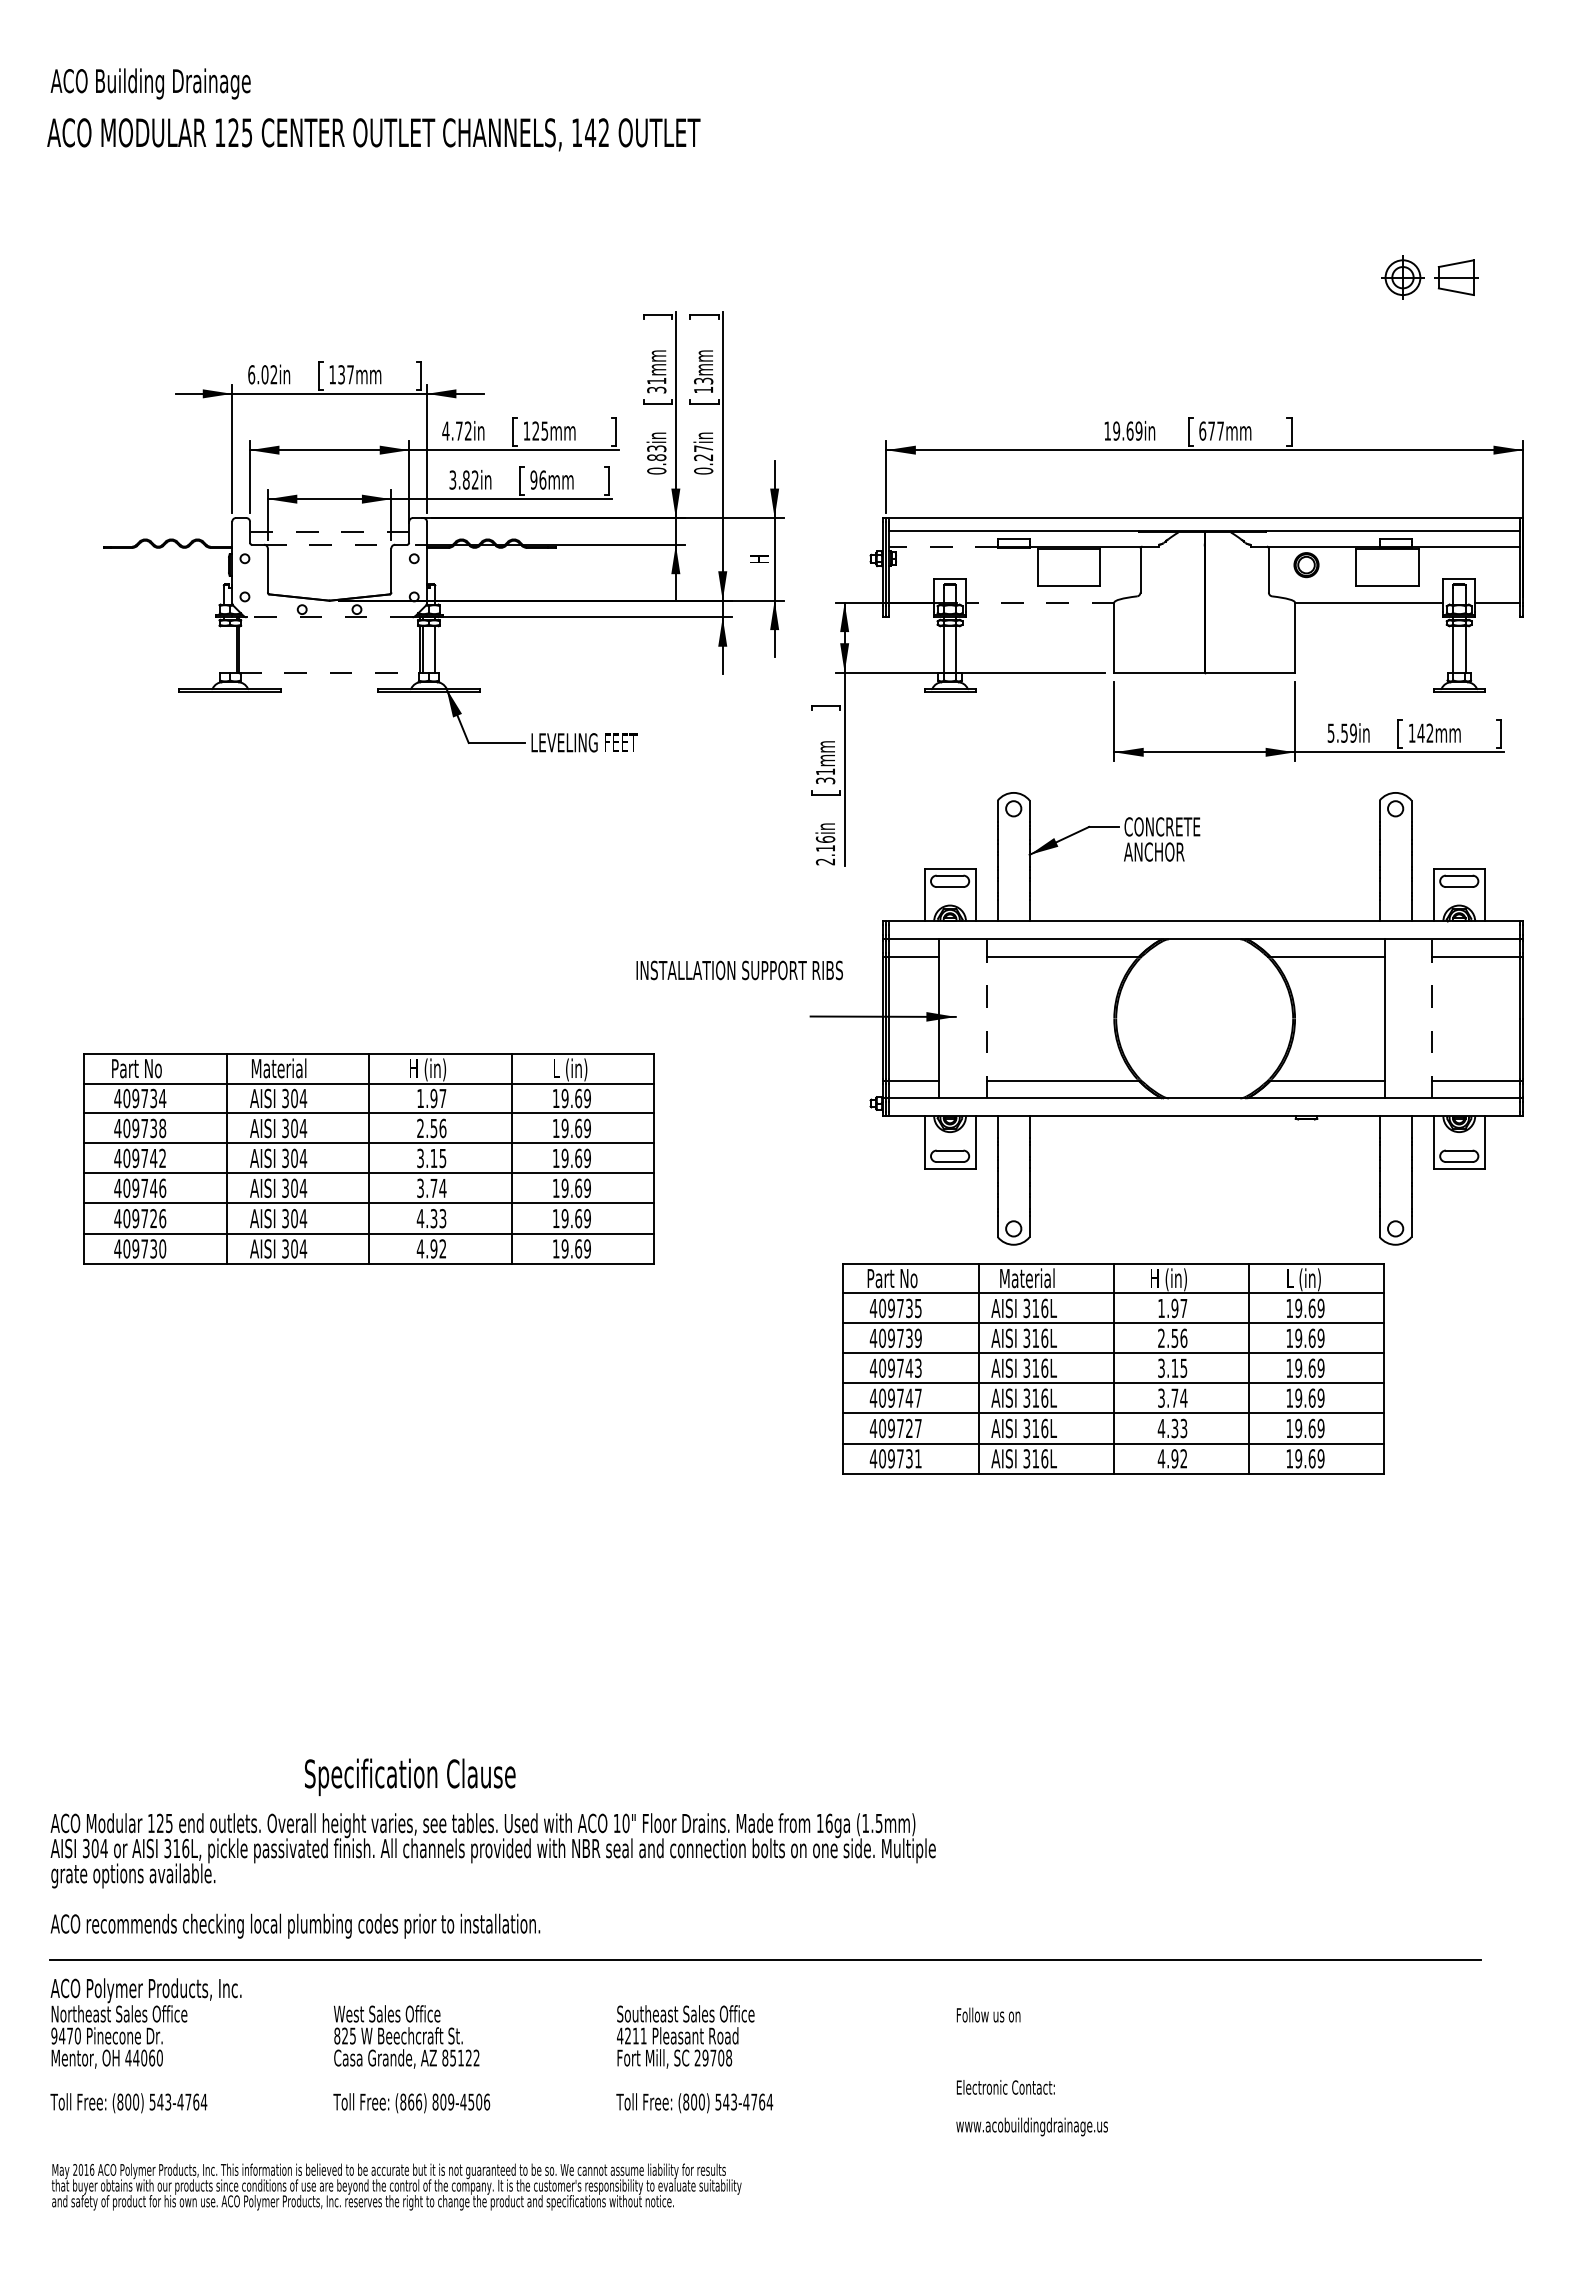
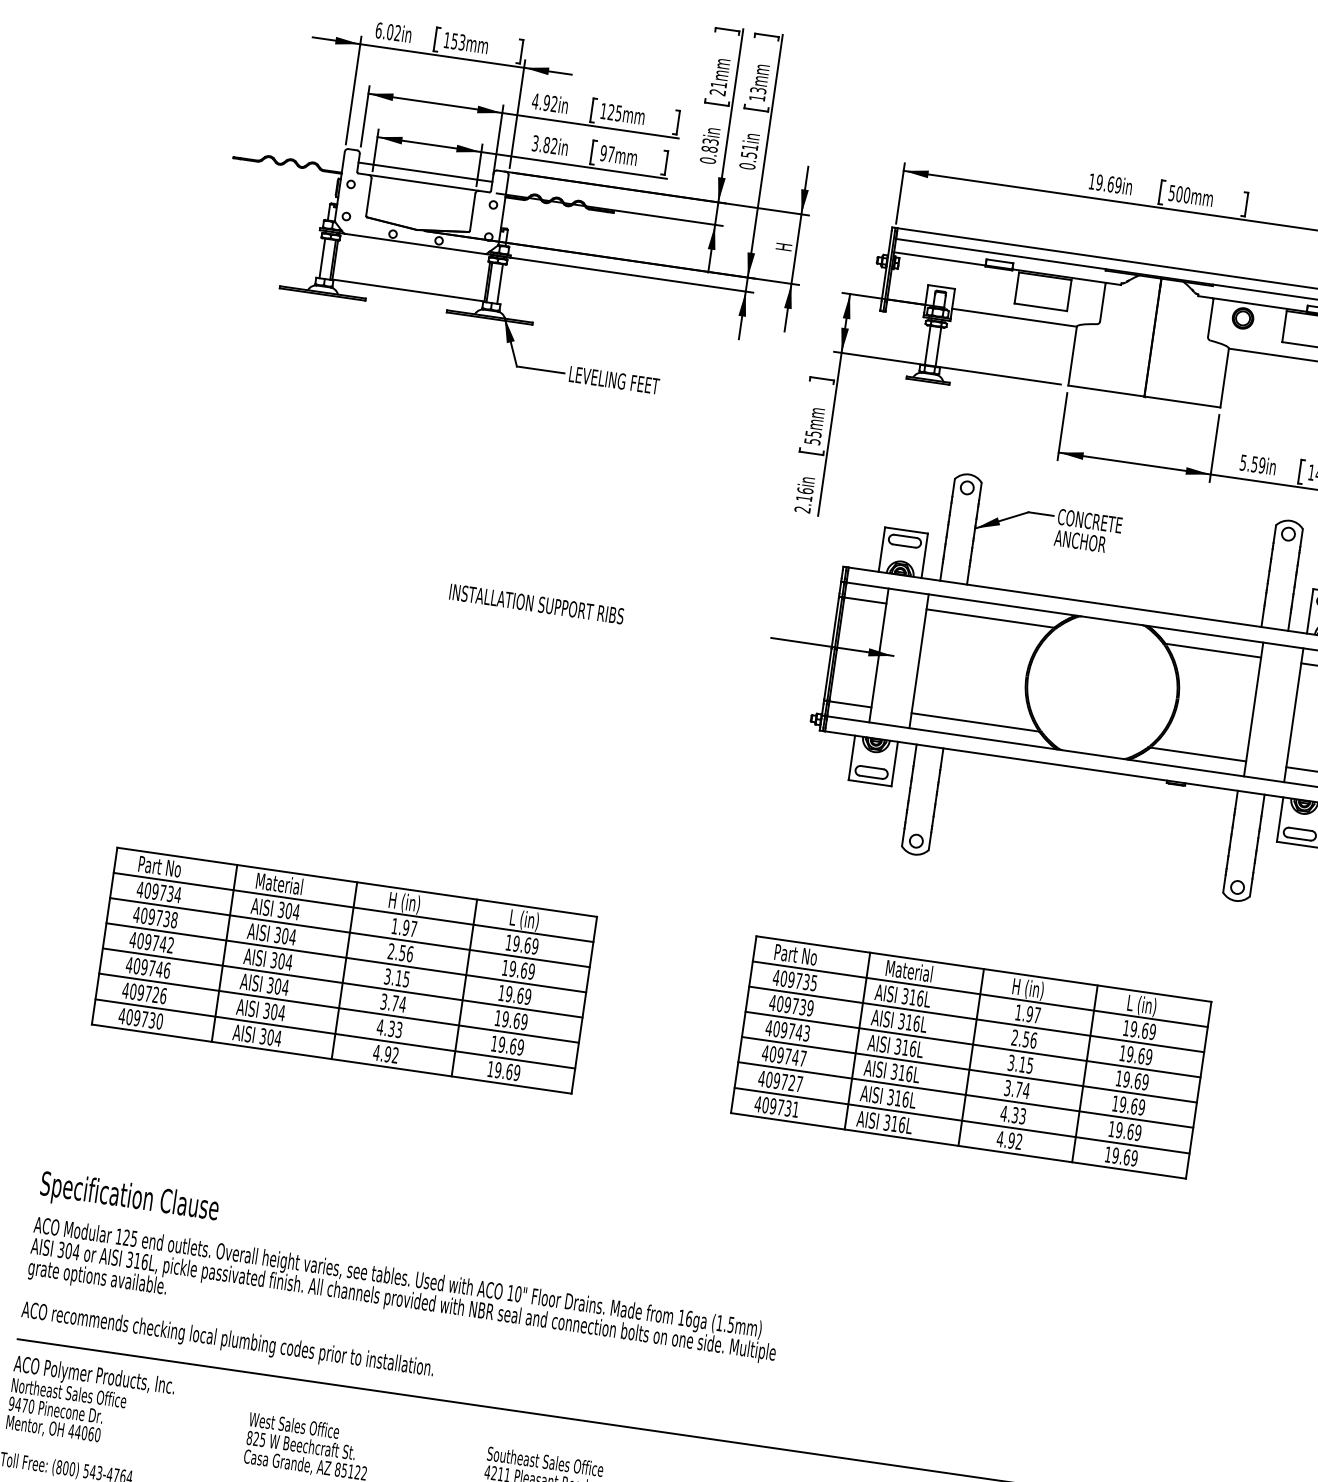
text: (345, 374) -> (457, 41), 137mm -> 153mm
text: (656, 389) -> (717, 91), 31mm -> 21mm
text: (458, 430) -> (546, 102), 4.72in -> 4.92in
text: (1211, 430) -> (1179, 193), 677mm -> 500mm
text: (703, 452) -> (749, 150), 0.27in -> 0.51in
text: (542, 479) -> (610, 153), 96mm -> 97mm
line: (329, 532) -> (425, 172), dashed -> solid
line: (329, 544) -> (423, 182), dashed -> solid
line: (942, 546) -> (939, 258), dashed -> solid
line: (1039, 602) -> (1013, 317), dashed -> solid
line: (329, 617) -> (415, 244), dashed -> solid
line: (223, 649) -> (322, 258), added
line: (330, 672) -> (409, 290), dashed -> solid
text: (825, 775) -> (813, 437), 31mm -> 55mm
text: (739, 970) -> (536, 604), moved
line: (986, 1018) -> (918, 660), dashed -> solid
line: (1432, 1018) -> (1294, 715), dashed -> solid
part: (368, 1158) -> (343, 970), moved
part: (1113, 1368) -> (970, 1057), moved
text: (410, 1777) -> (129, 1198), moved

